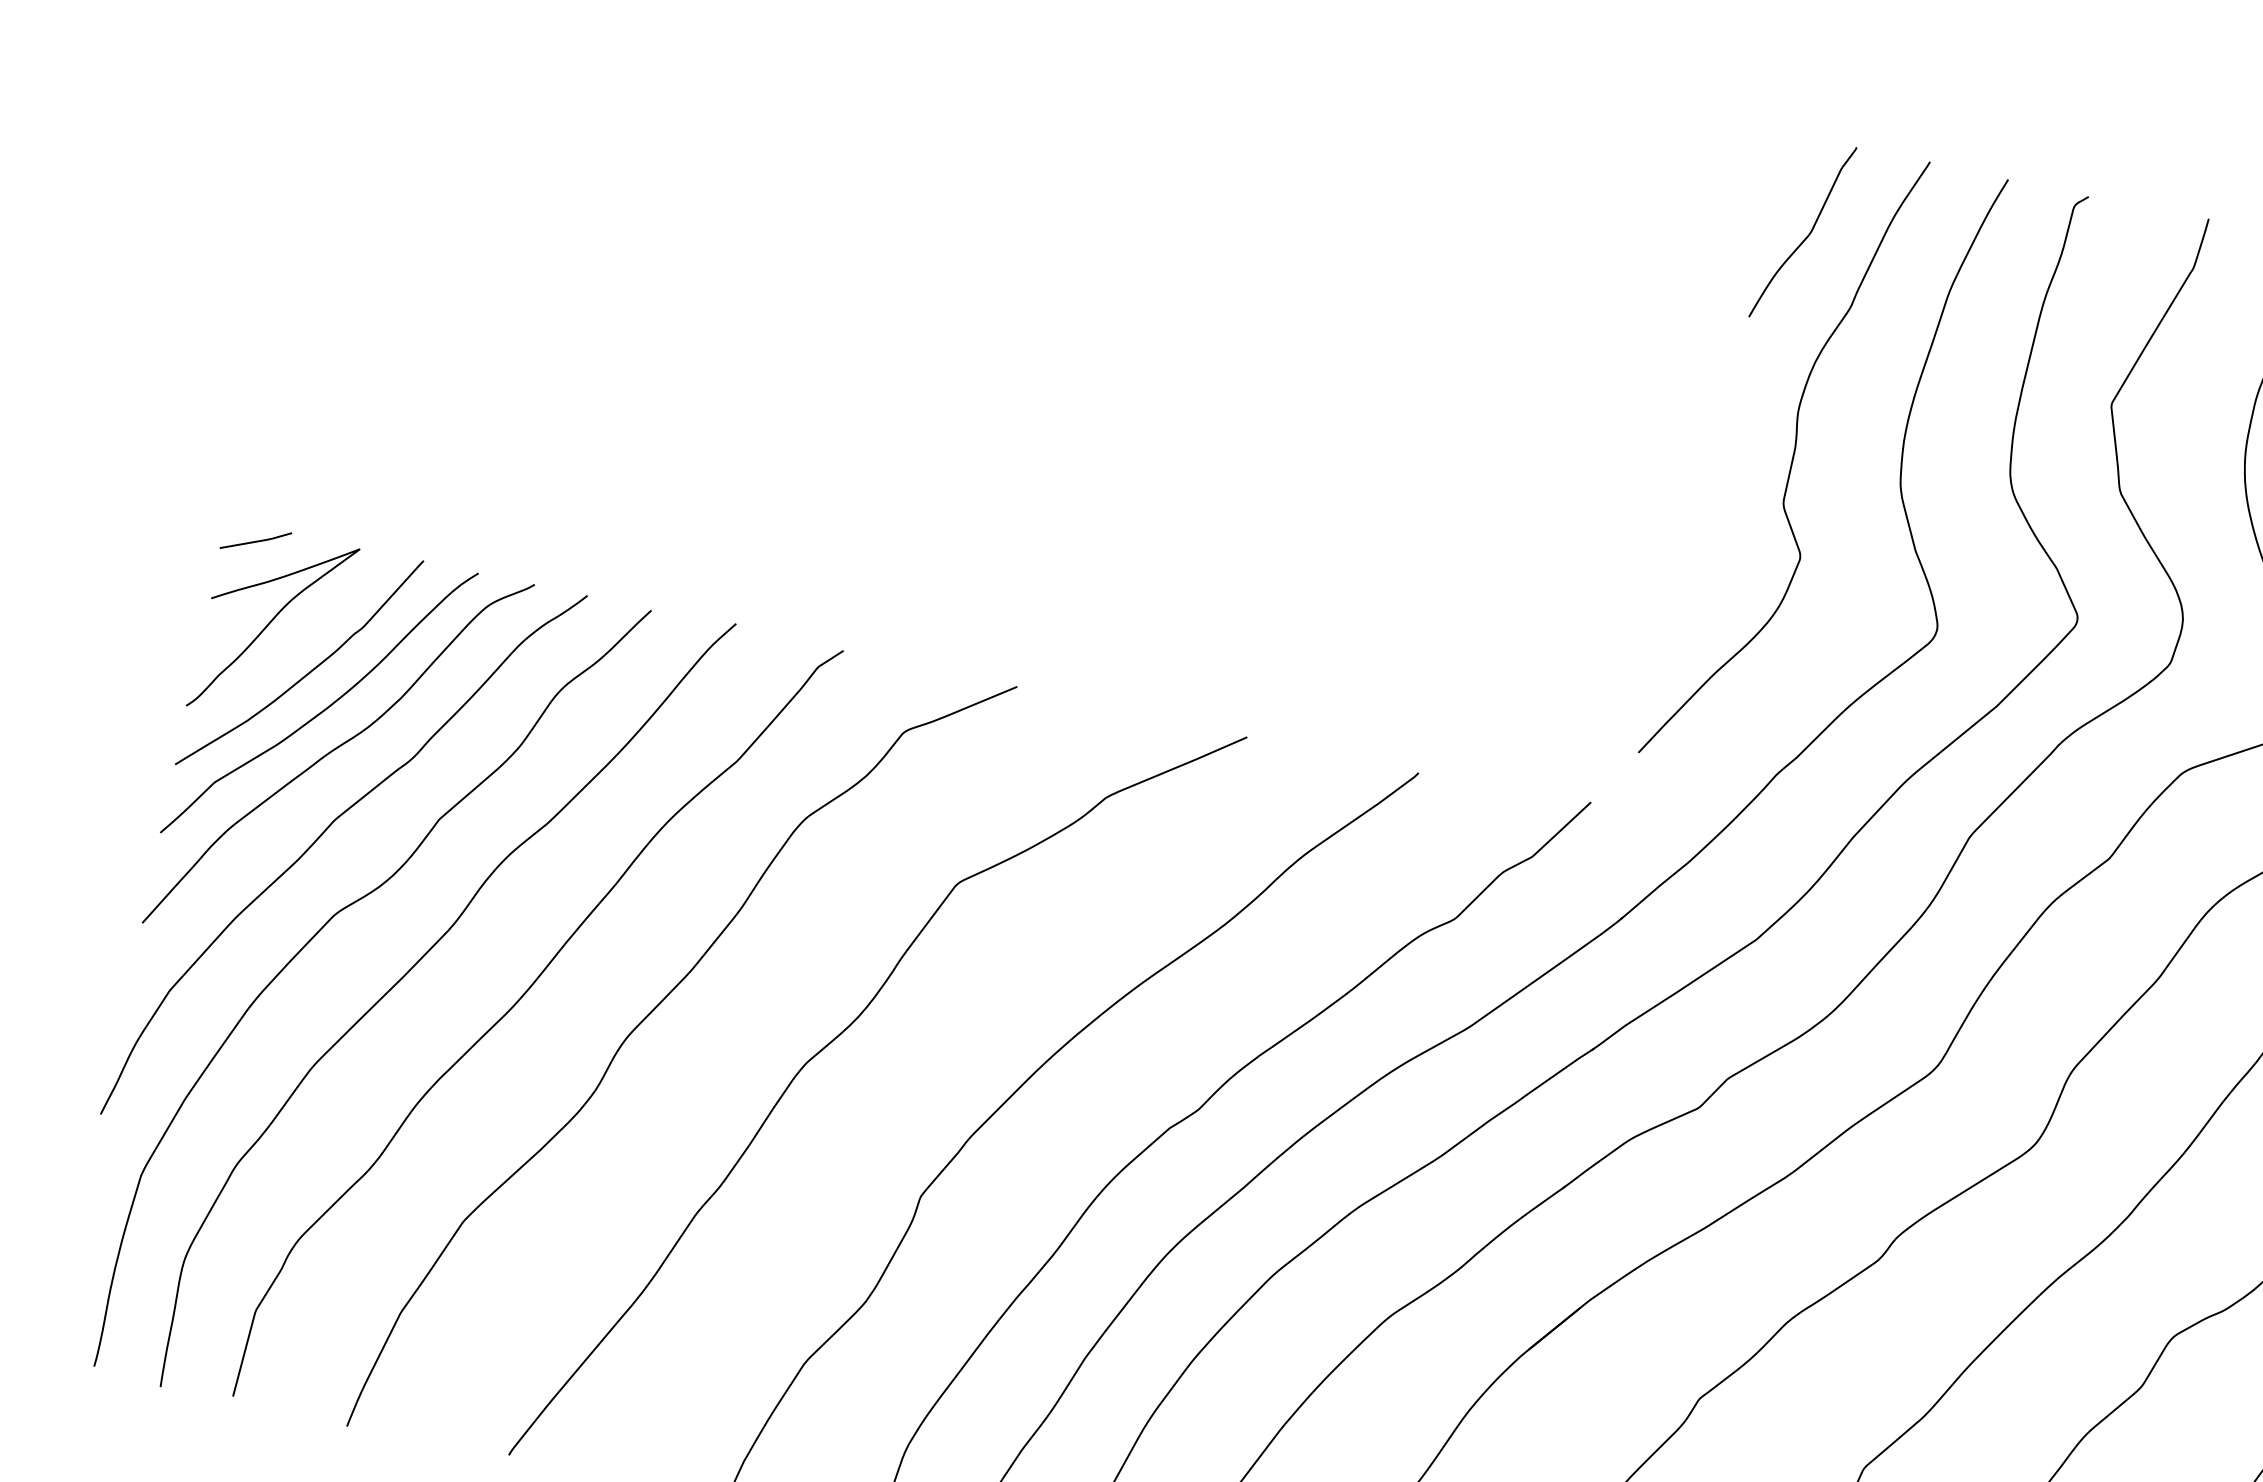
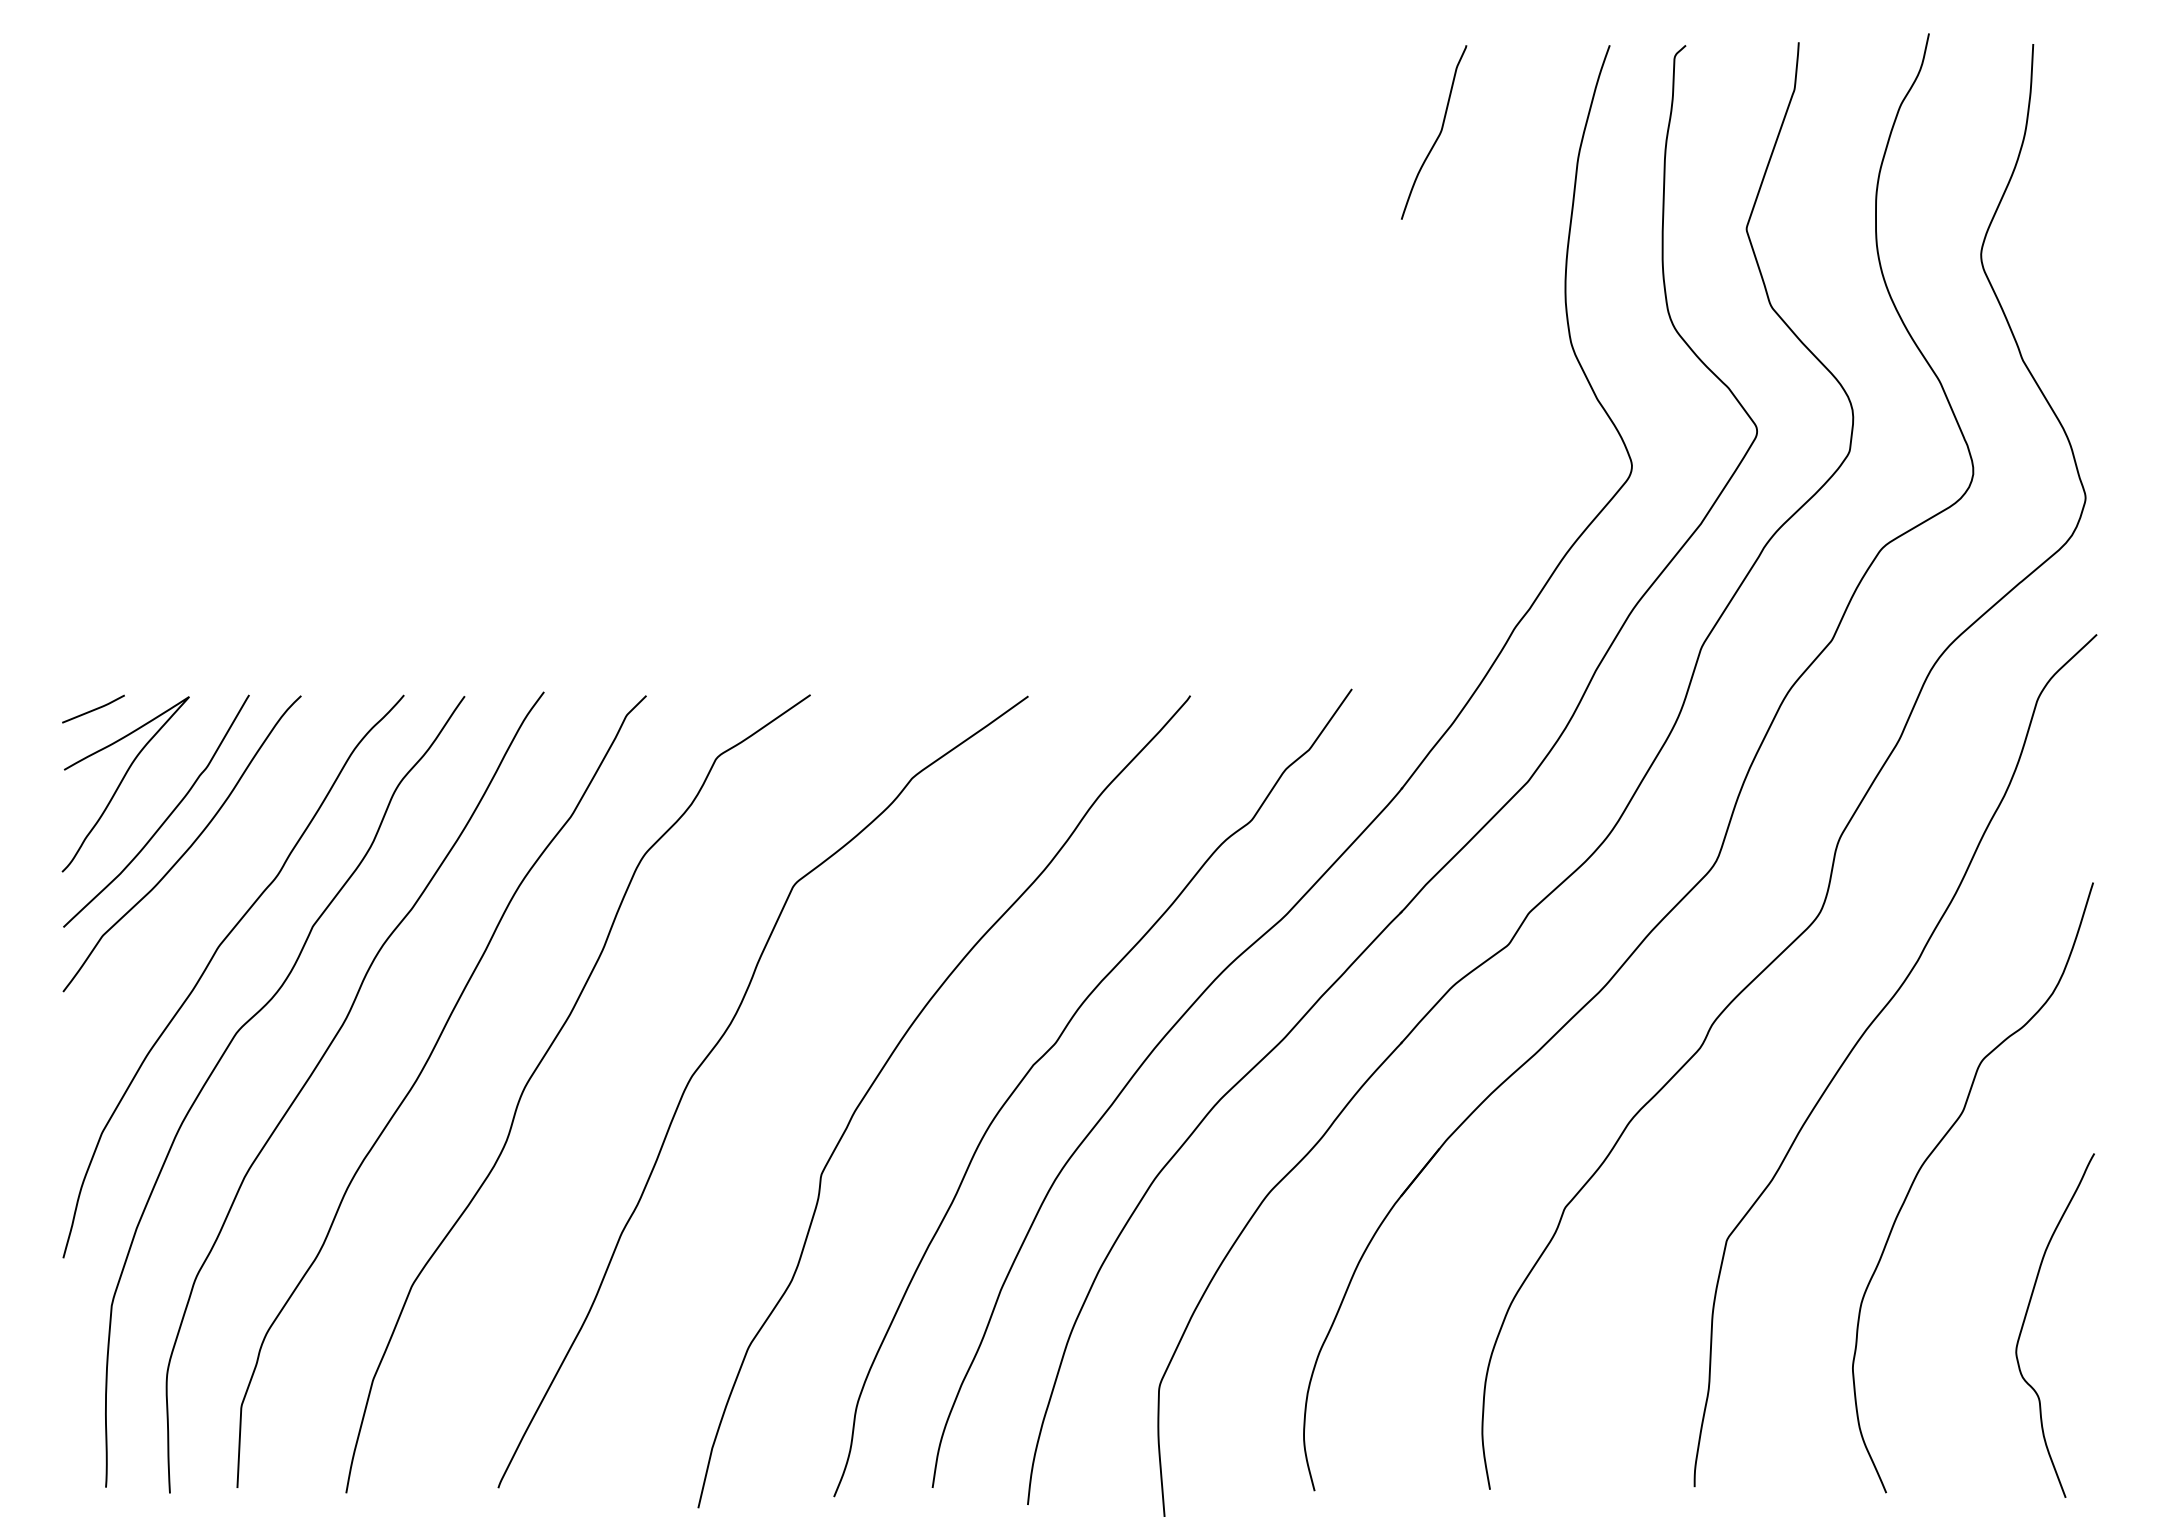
curve: (1791, 458) -> (1467, 339), removed
curve: (336, 749) -> (206, 882), removed

